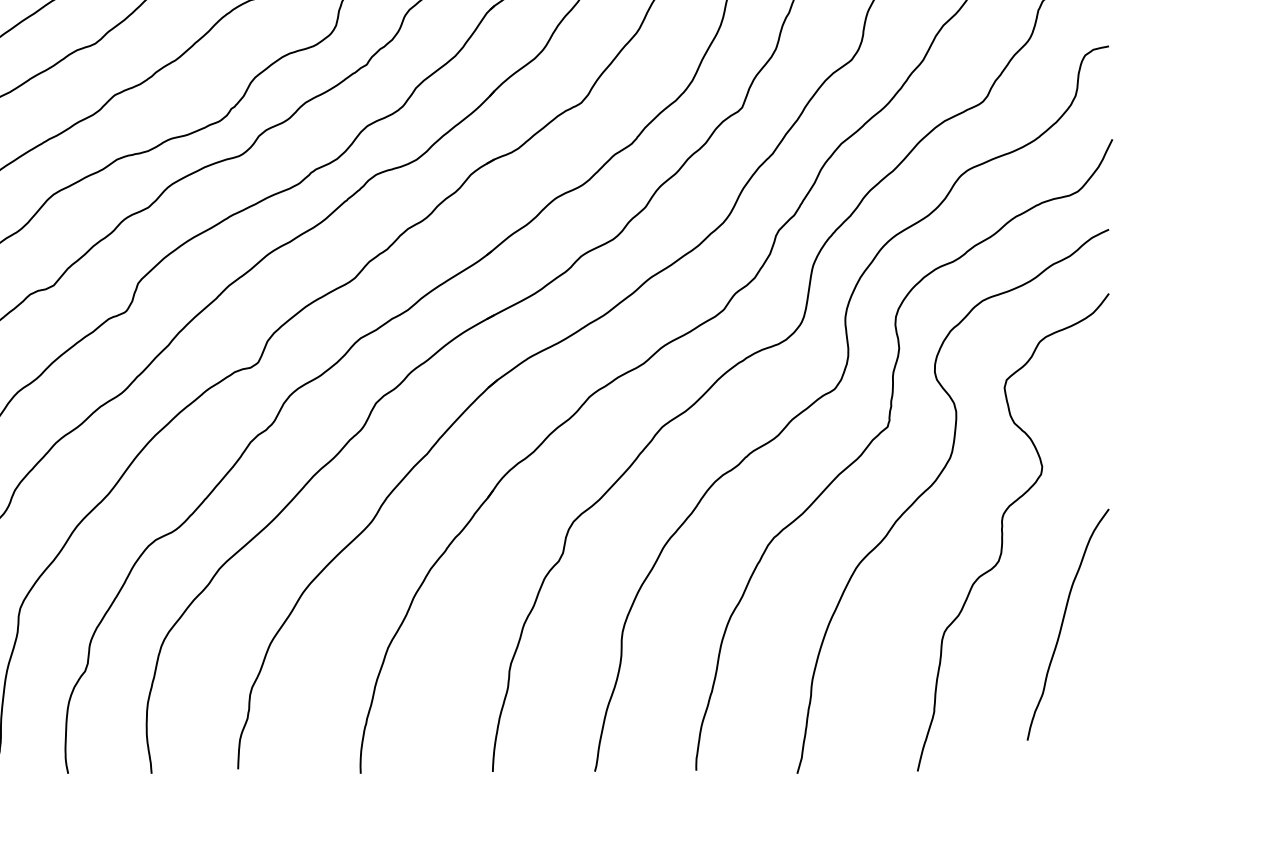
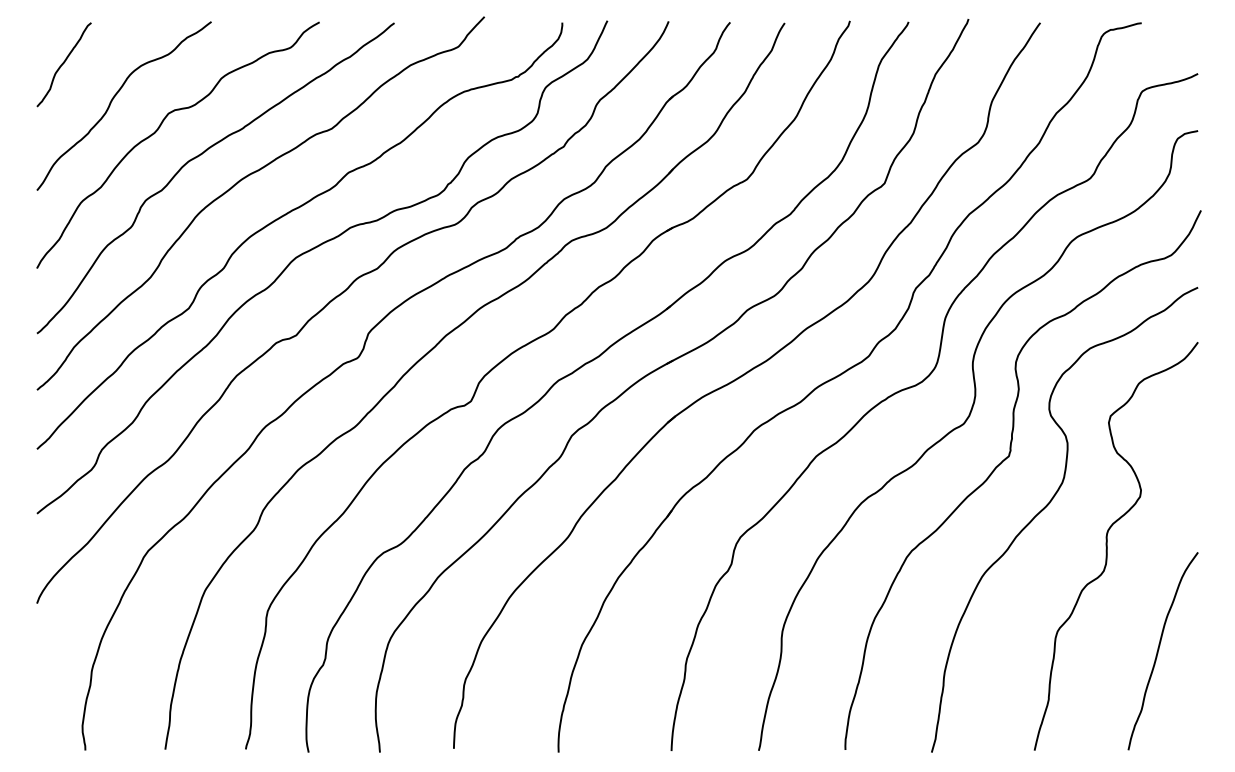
curve: (1063, 622) -> (1159, 649), moved

